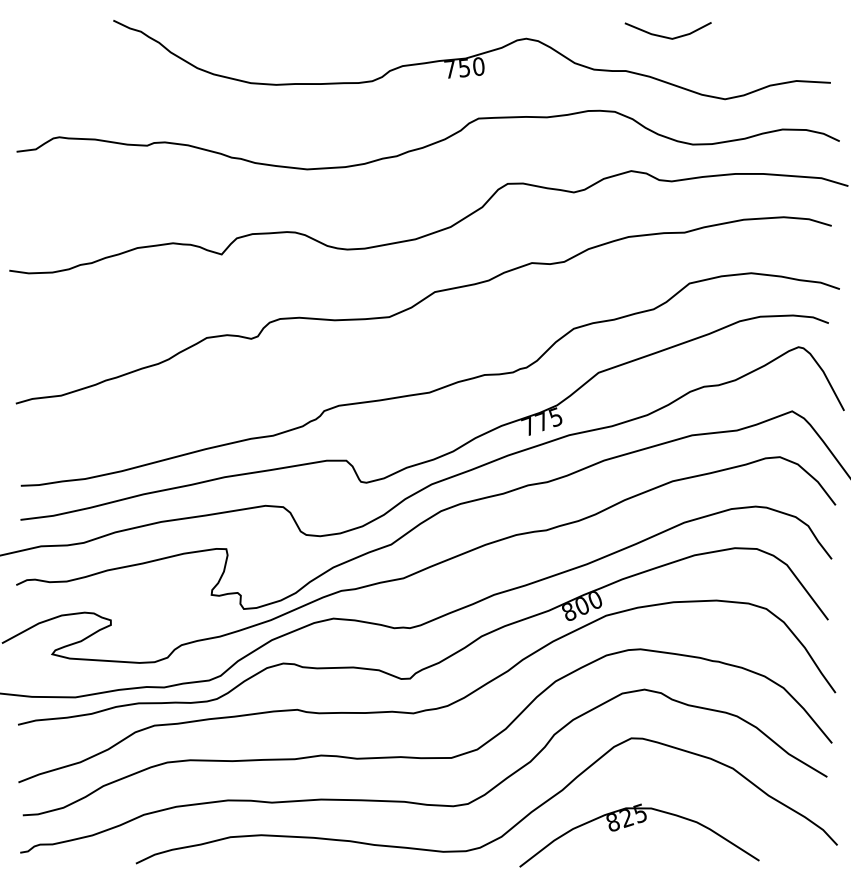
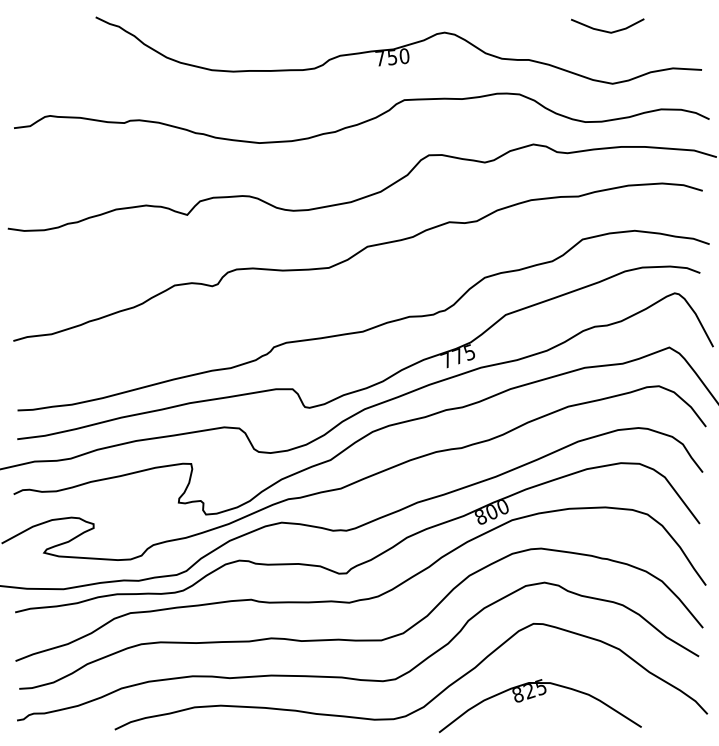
line: (667, 36) -> (607, 30), moved

